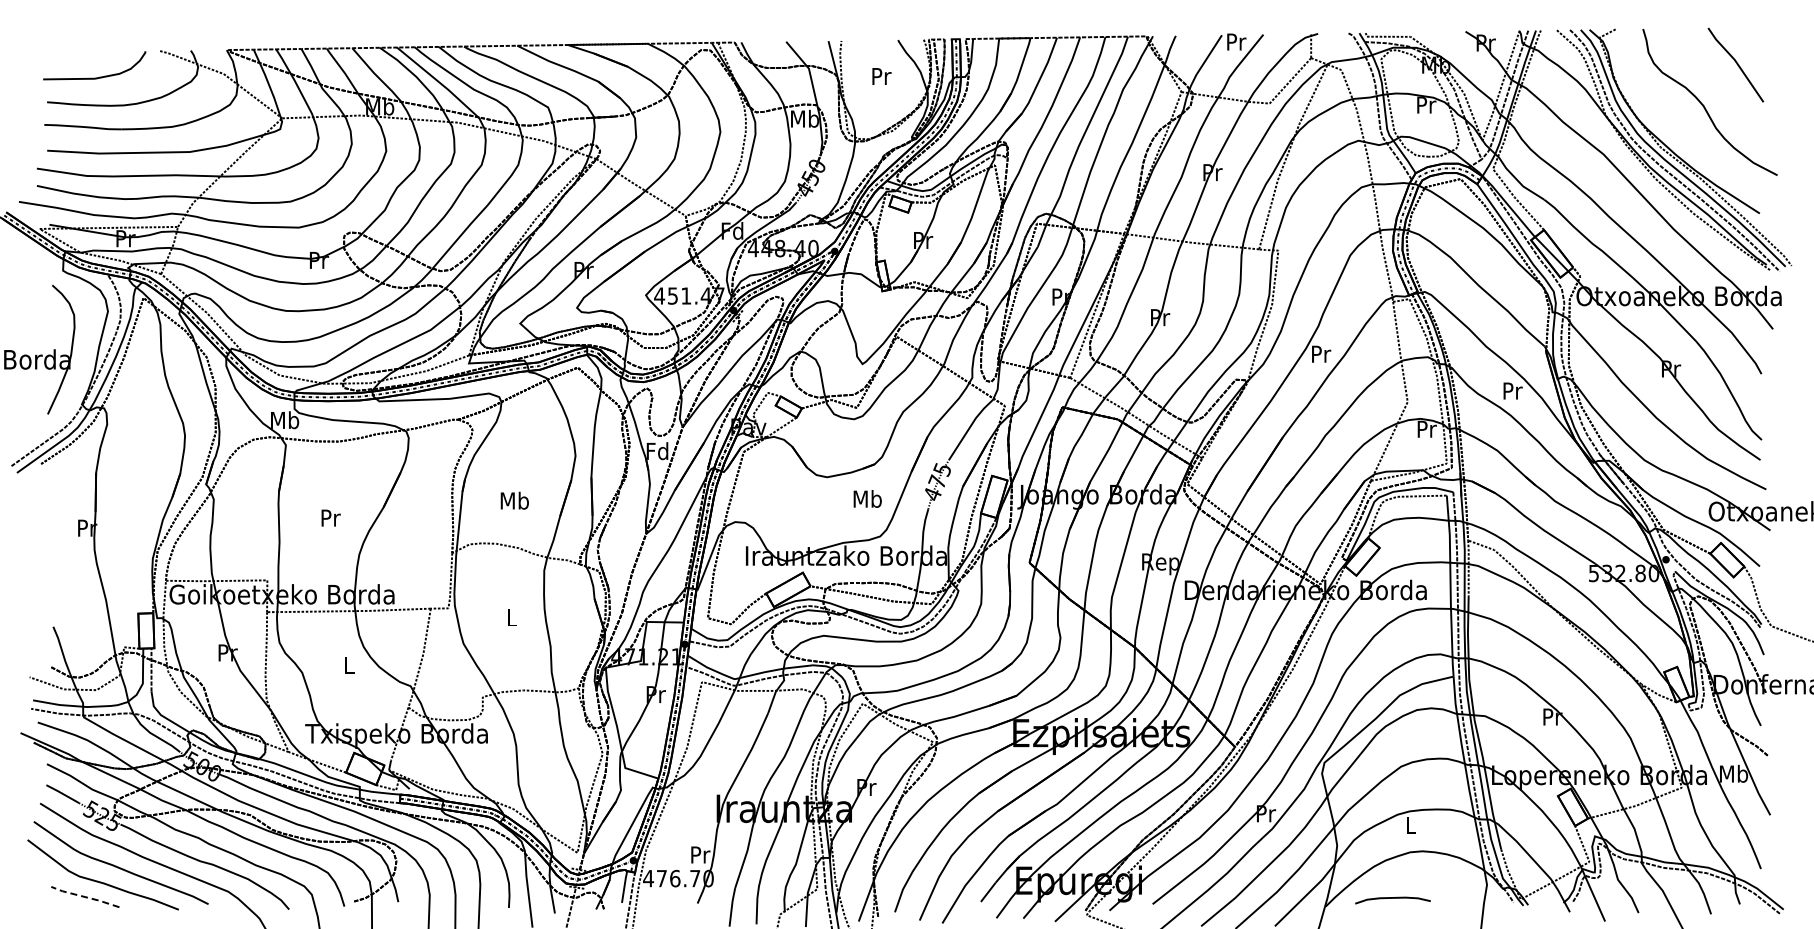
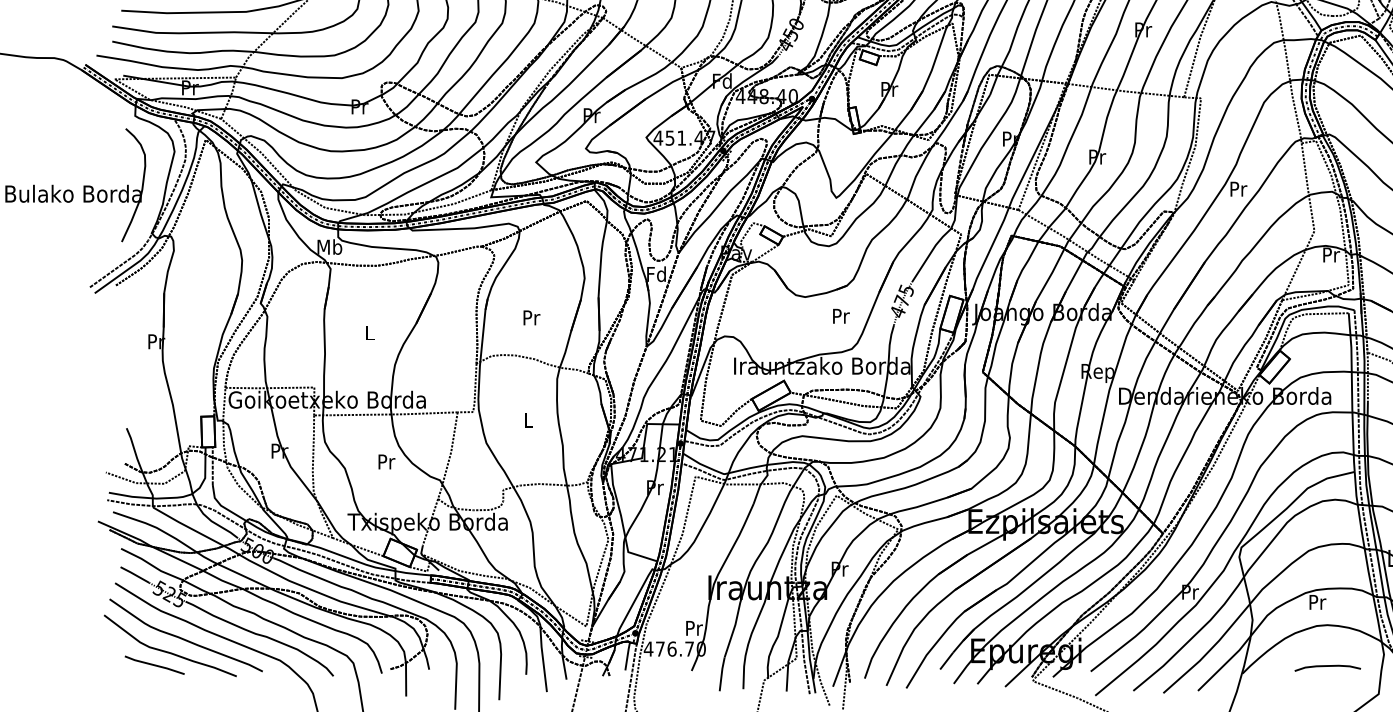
text: (867, 498) -> (840, 315), Mb -> Pr
text: (514, 500) -> (531, 317), Mb -> Pr
text: (330, 517) -> (369, 332), Pr -> L
text: (349, 664) -> (386, 461), L -> Pr
text: (1411, 824) -> (1317, 601), L -> Pr
line: (84, 896) -> (154, 664), dashed -> solid
curve: (1392, 898) -> (1327, 666), moved

